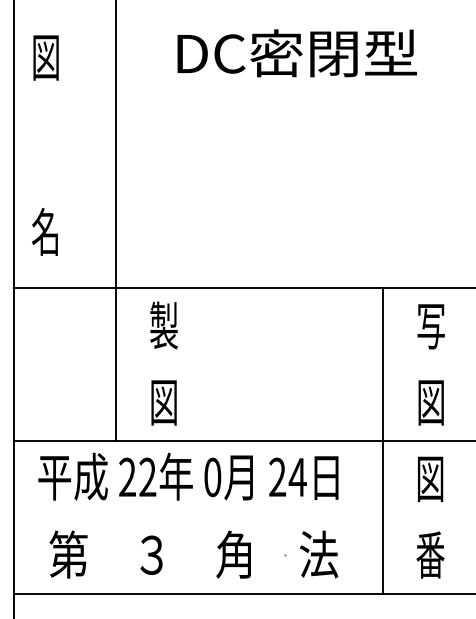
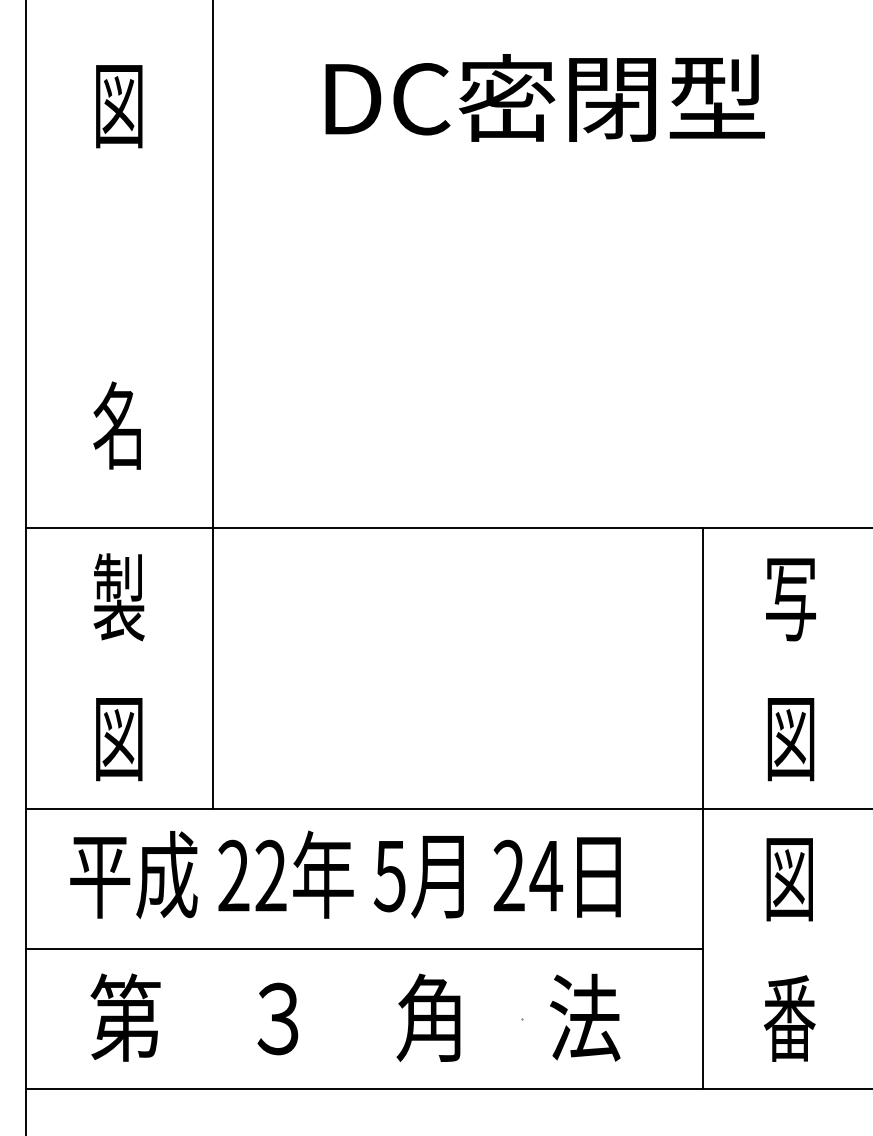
text: (45, 145) -> (118, 267), moved
text: (163, 363) -> (118, 667), moved
text: (212, 477) -> (389, 876), 0 -> 5
line: (198, 517) -> (364, 949), added

